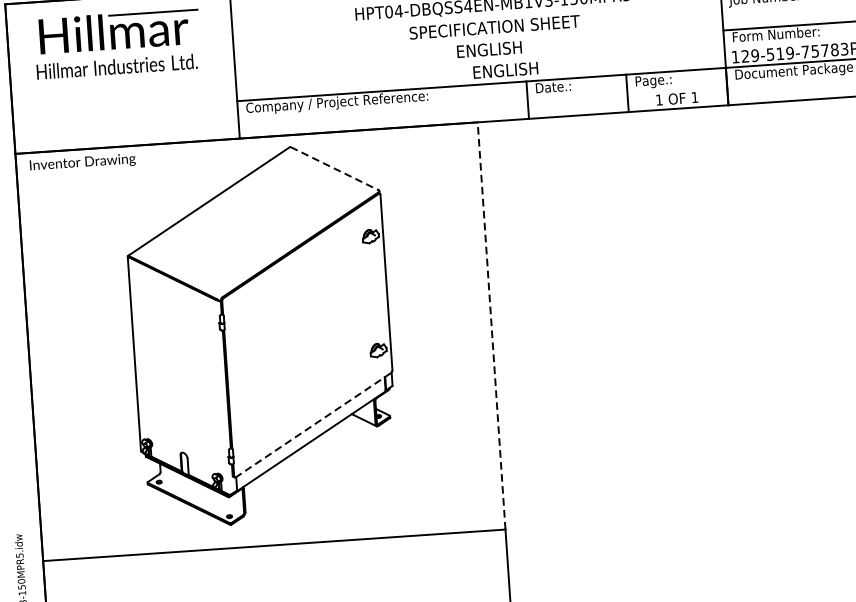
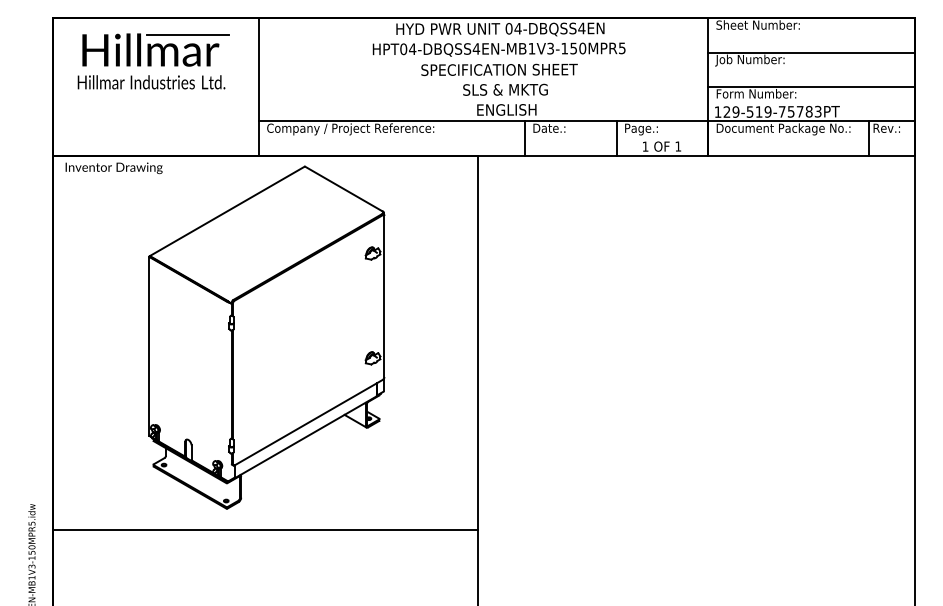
text: (502, 48) -> (505, 89), ENGLISH -> SLS & MKTG
line: (333, 169) -> (343, 189), dashed -> solid
line: (491, 325) -> (477, 342), dashed -> solid
line: (313, 425) -> (308, 422), dashed -> solid

